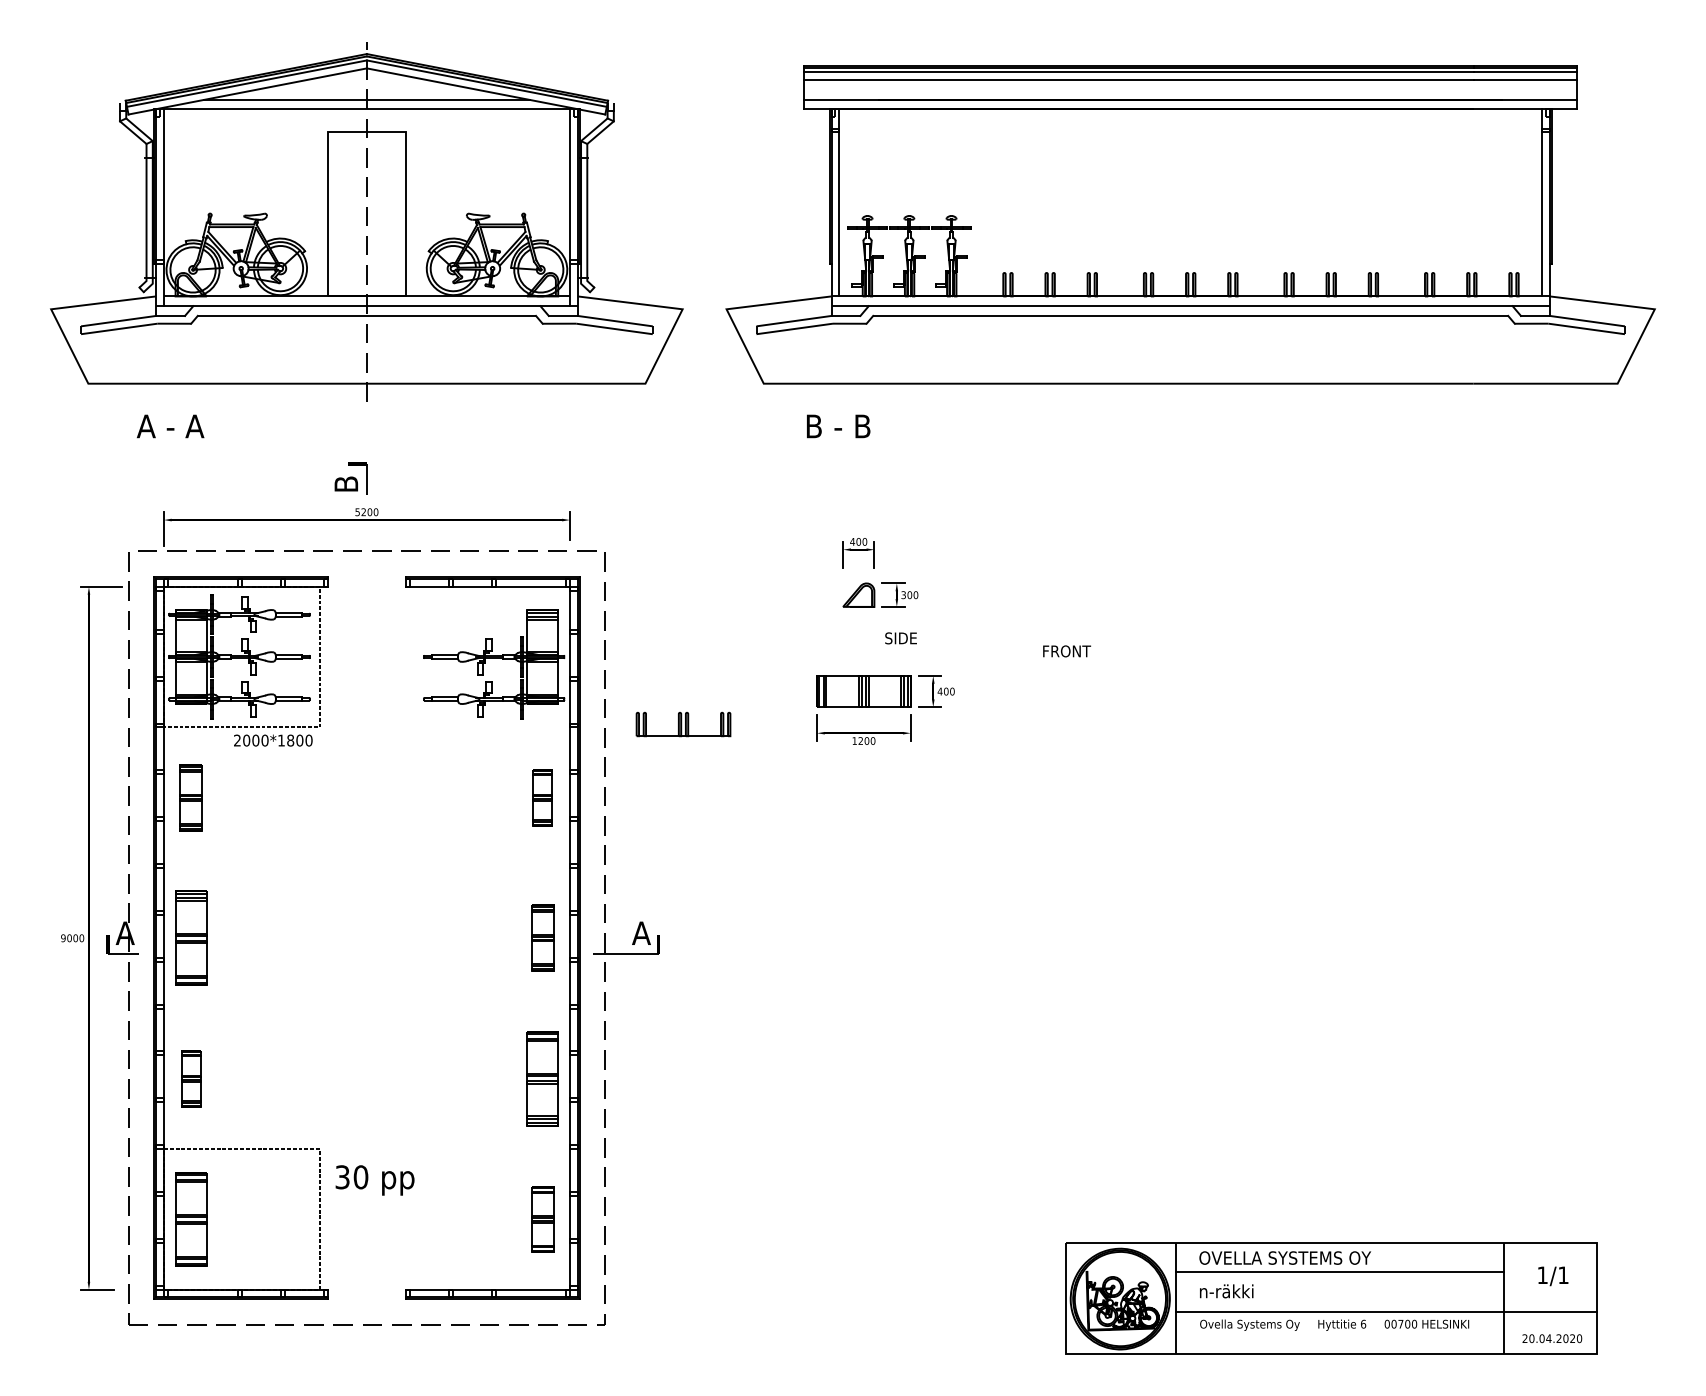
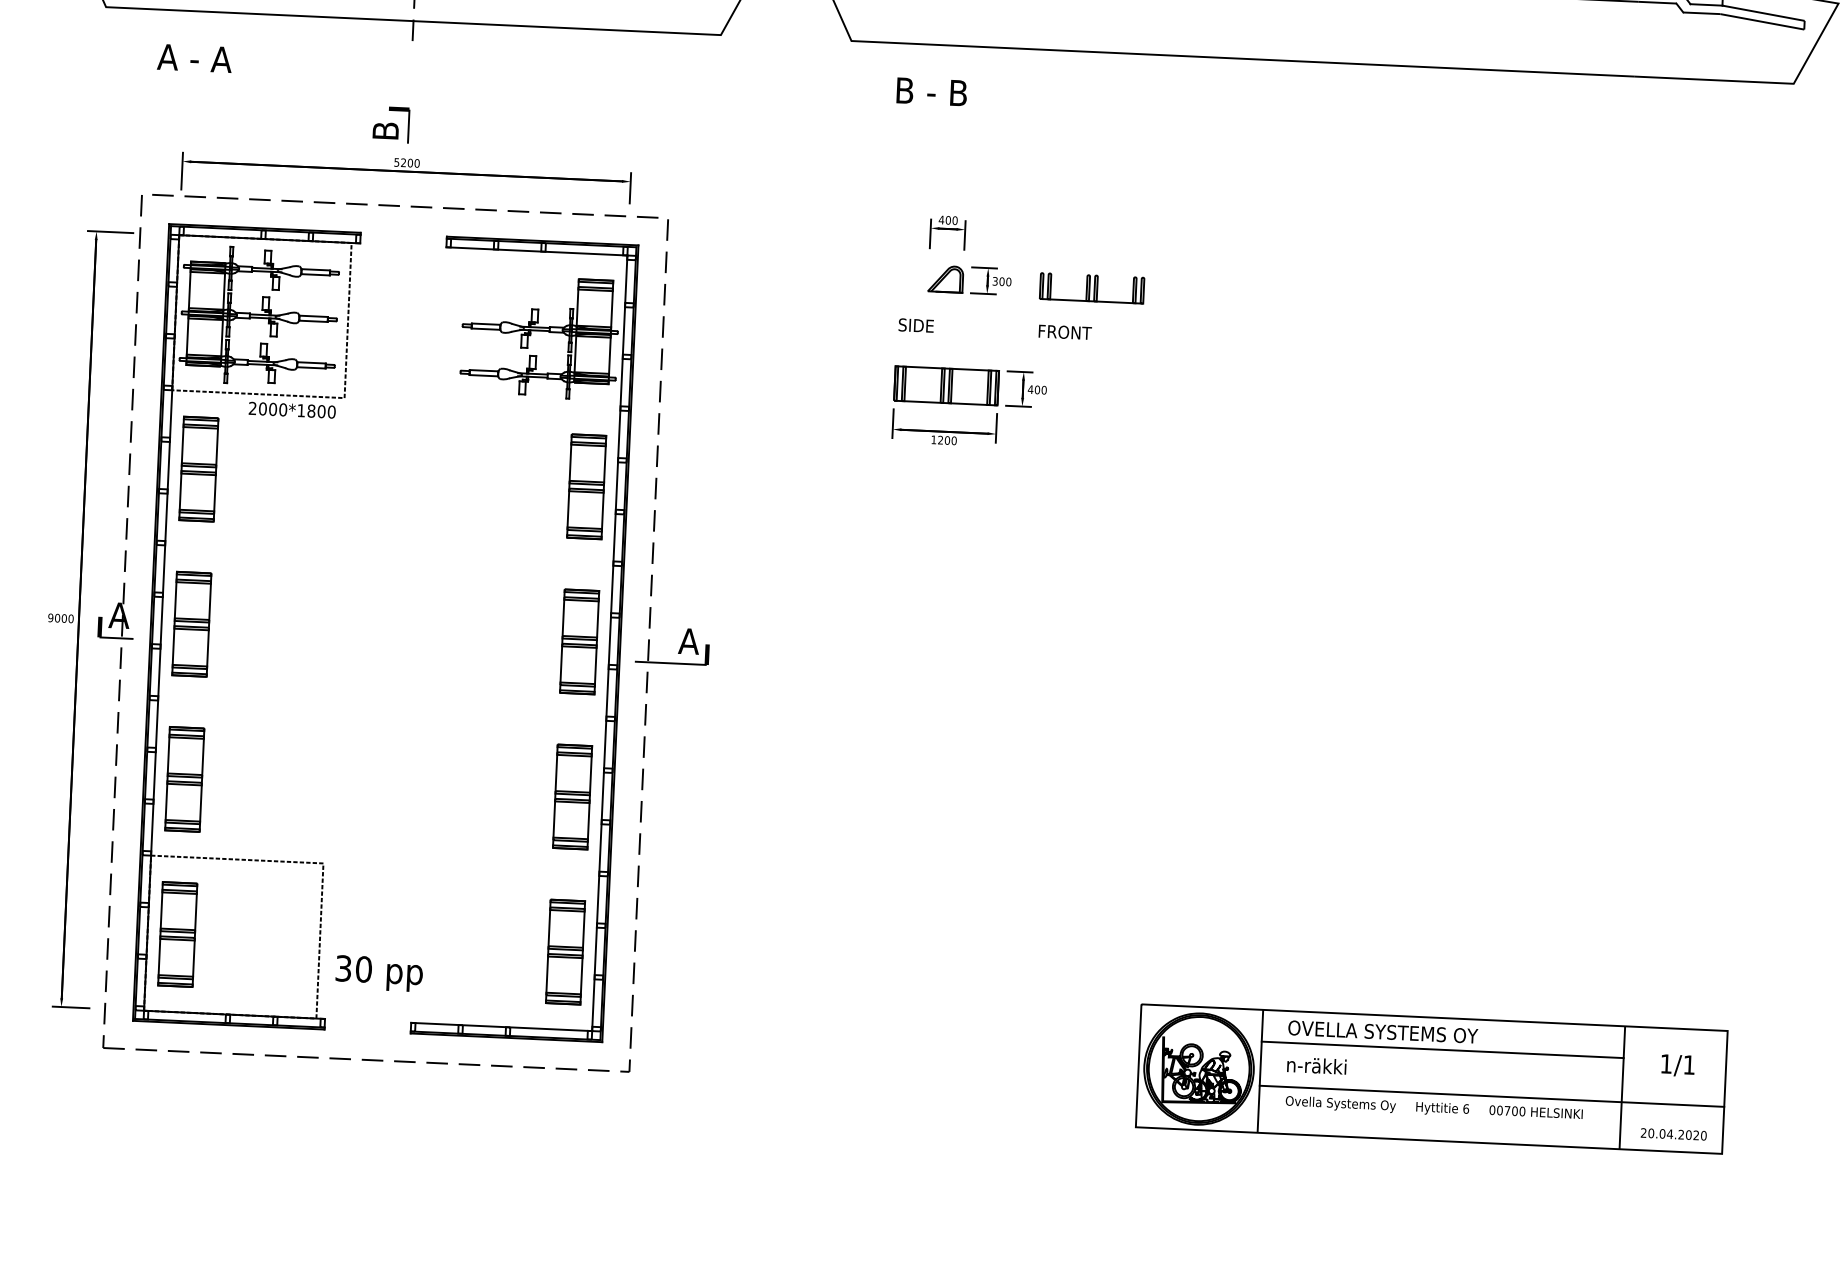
text: (900, 638) -> (915, 325), moved
text: (1066, 651) -> (1064, 332), moved
part: (683, 724) -> (1092, 288), moved
part: (191, 797) -> (199, 468), size x1.43
part: (542, 797) -> (586, 486), size x1.67
part: (542, 937) -> (579, 641), size x1.43
part: (191, 1078) -> (185, 779), size x1.67
text: (374, 1180) -> (378, 973), moved
part: (542, 1219) -> (565, 952), size x1.43

